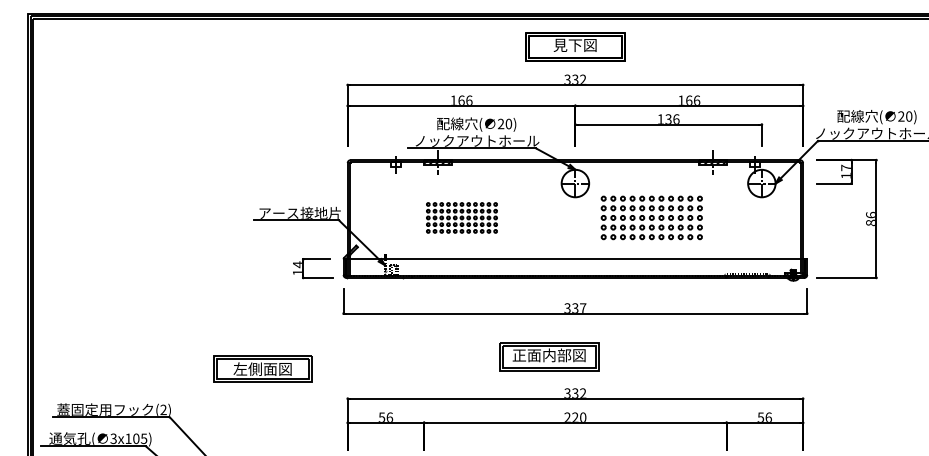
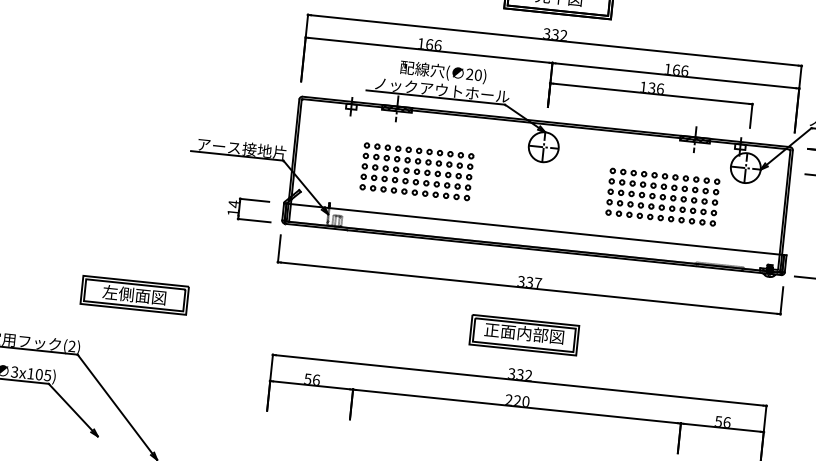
part: (461, 217) -> (416, 171), size x1.43
part: (651, 217) -> (662, 196), moved
part: (549, 356) -> (524, 334), moved
part: (262, 368) -> (134, 294), moved

